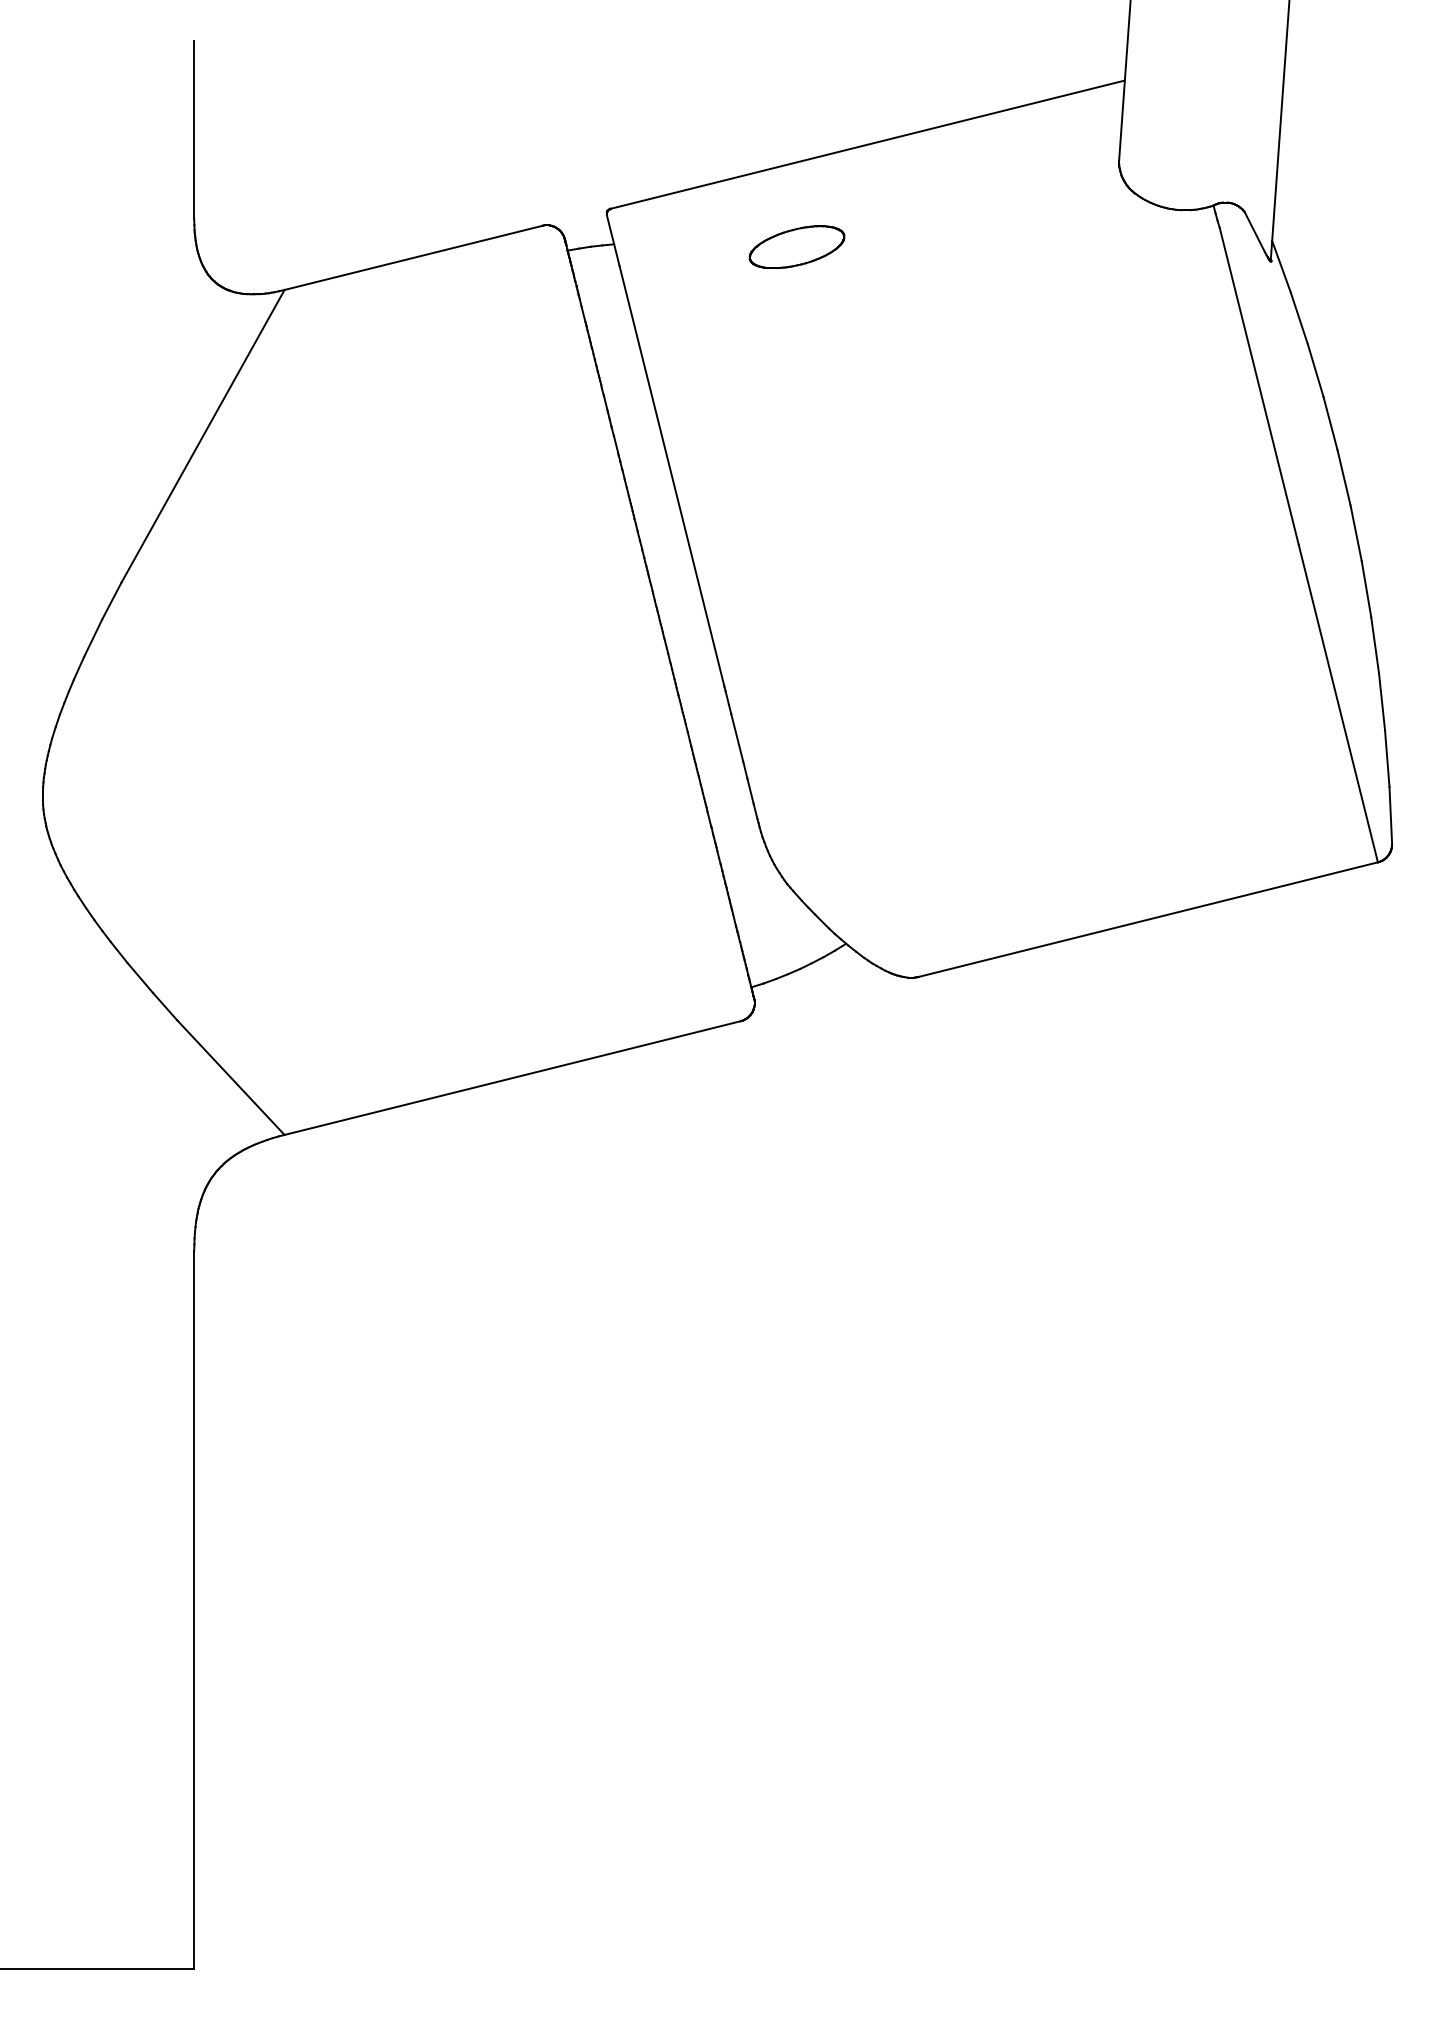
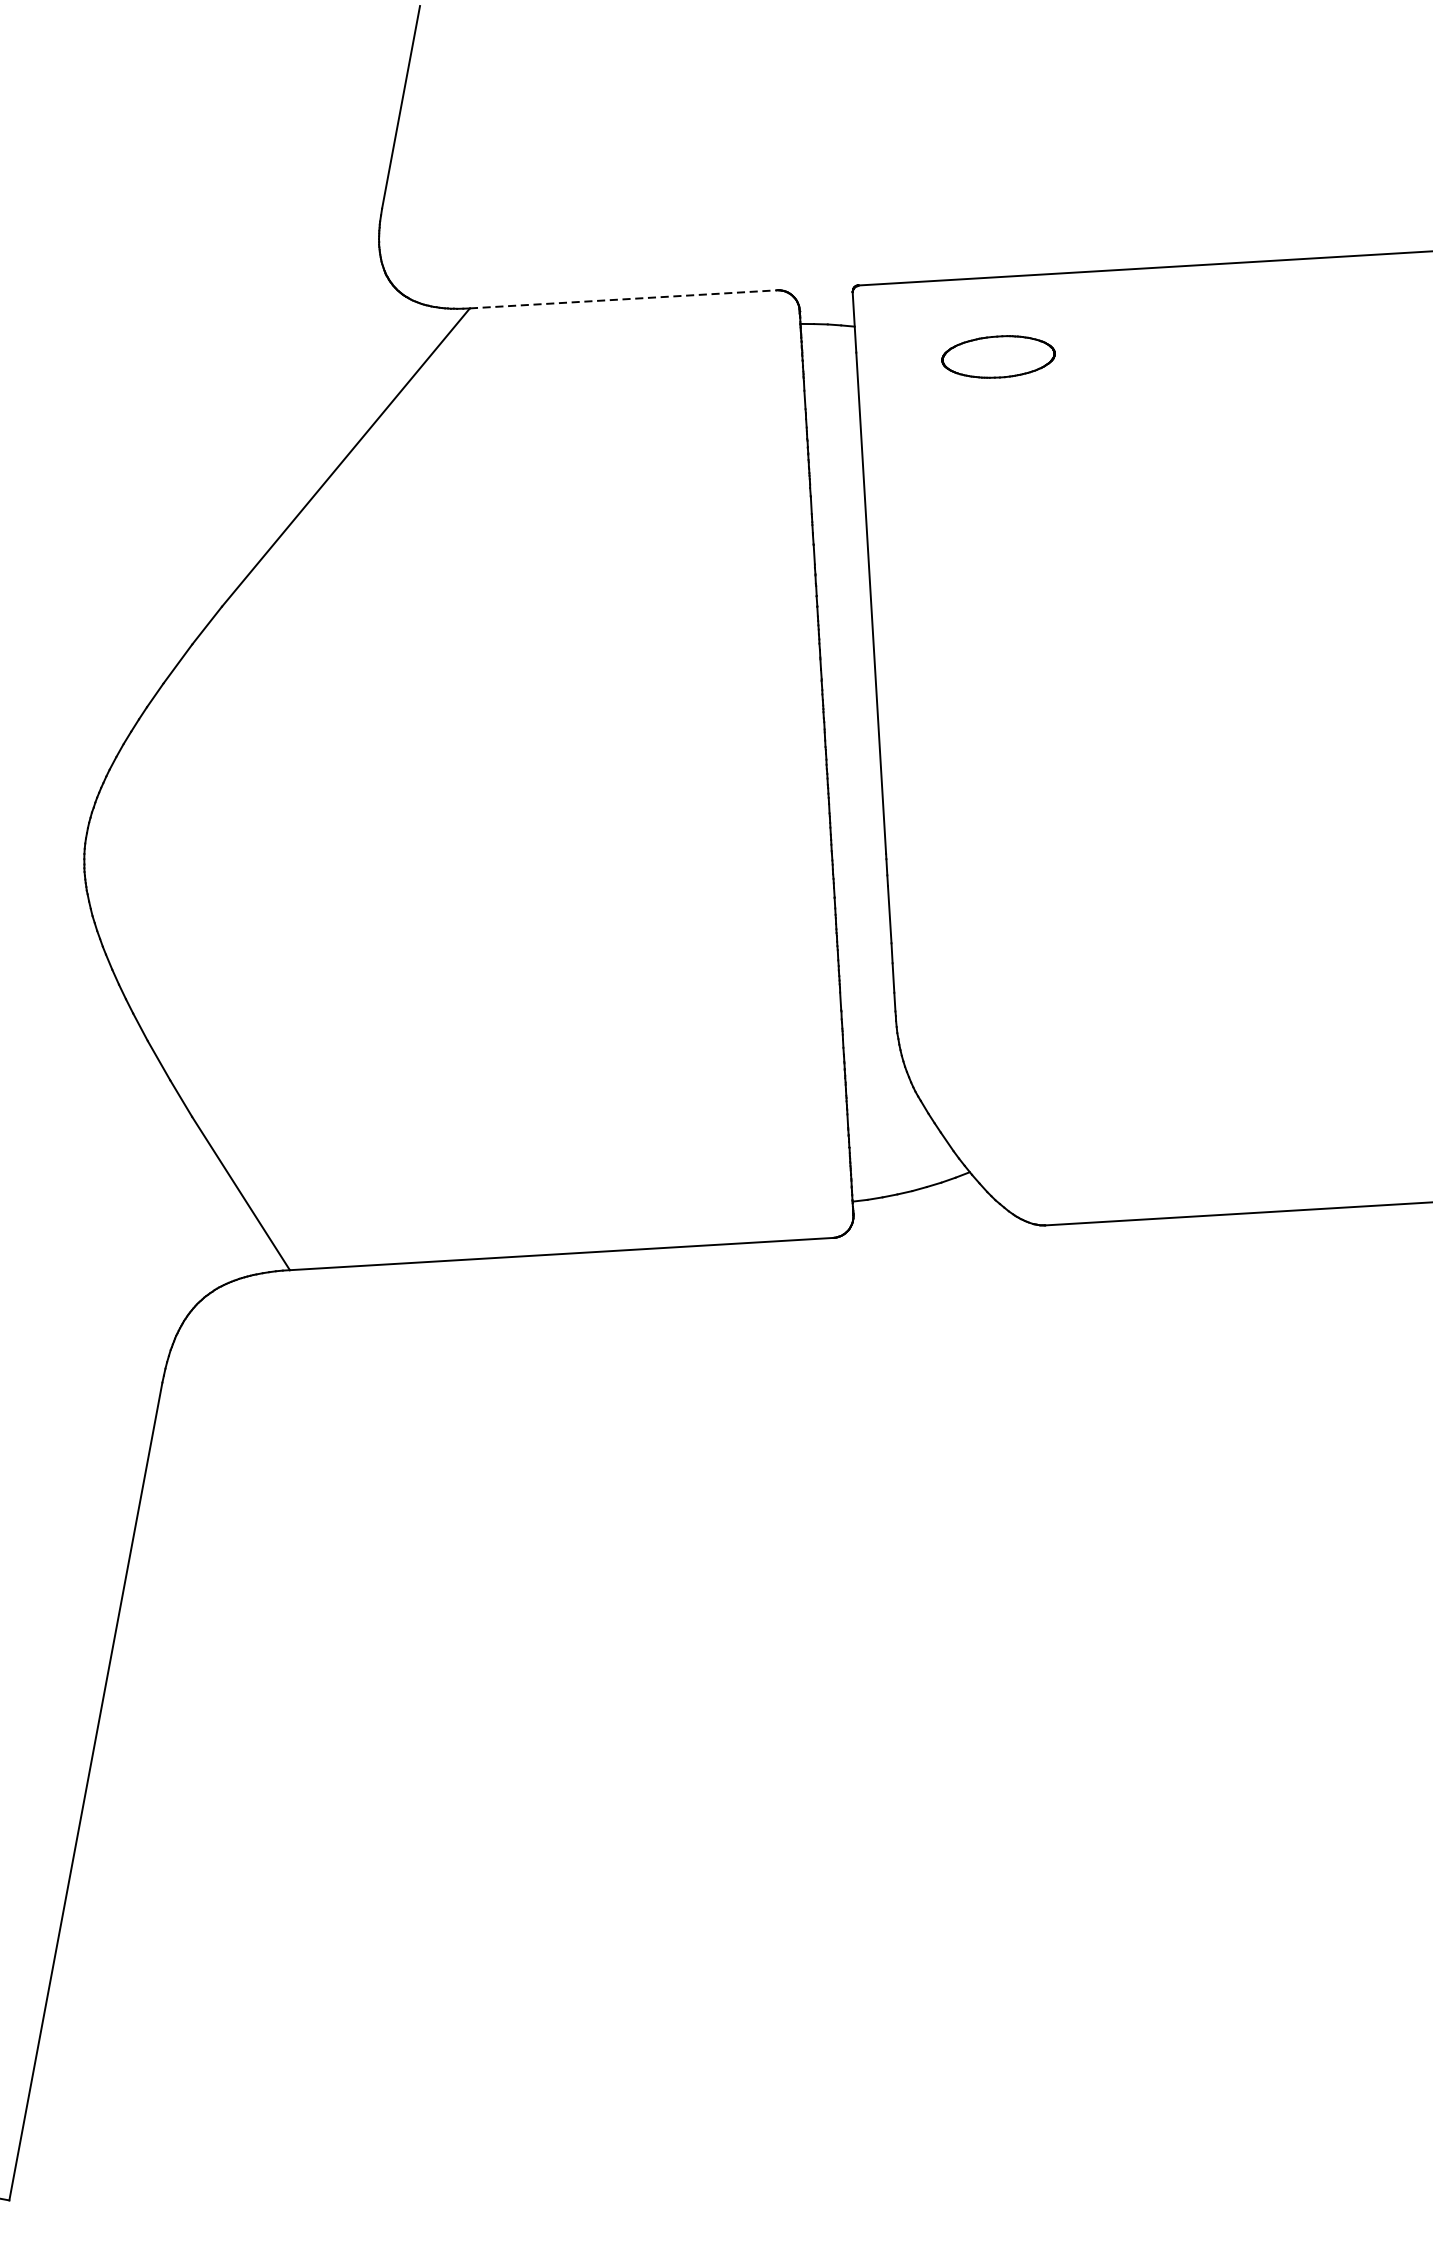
part: (796, 247) -> (997, 357), moved
line: (413, 257) -> (623, 298), solid -> dashed

